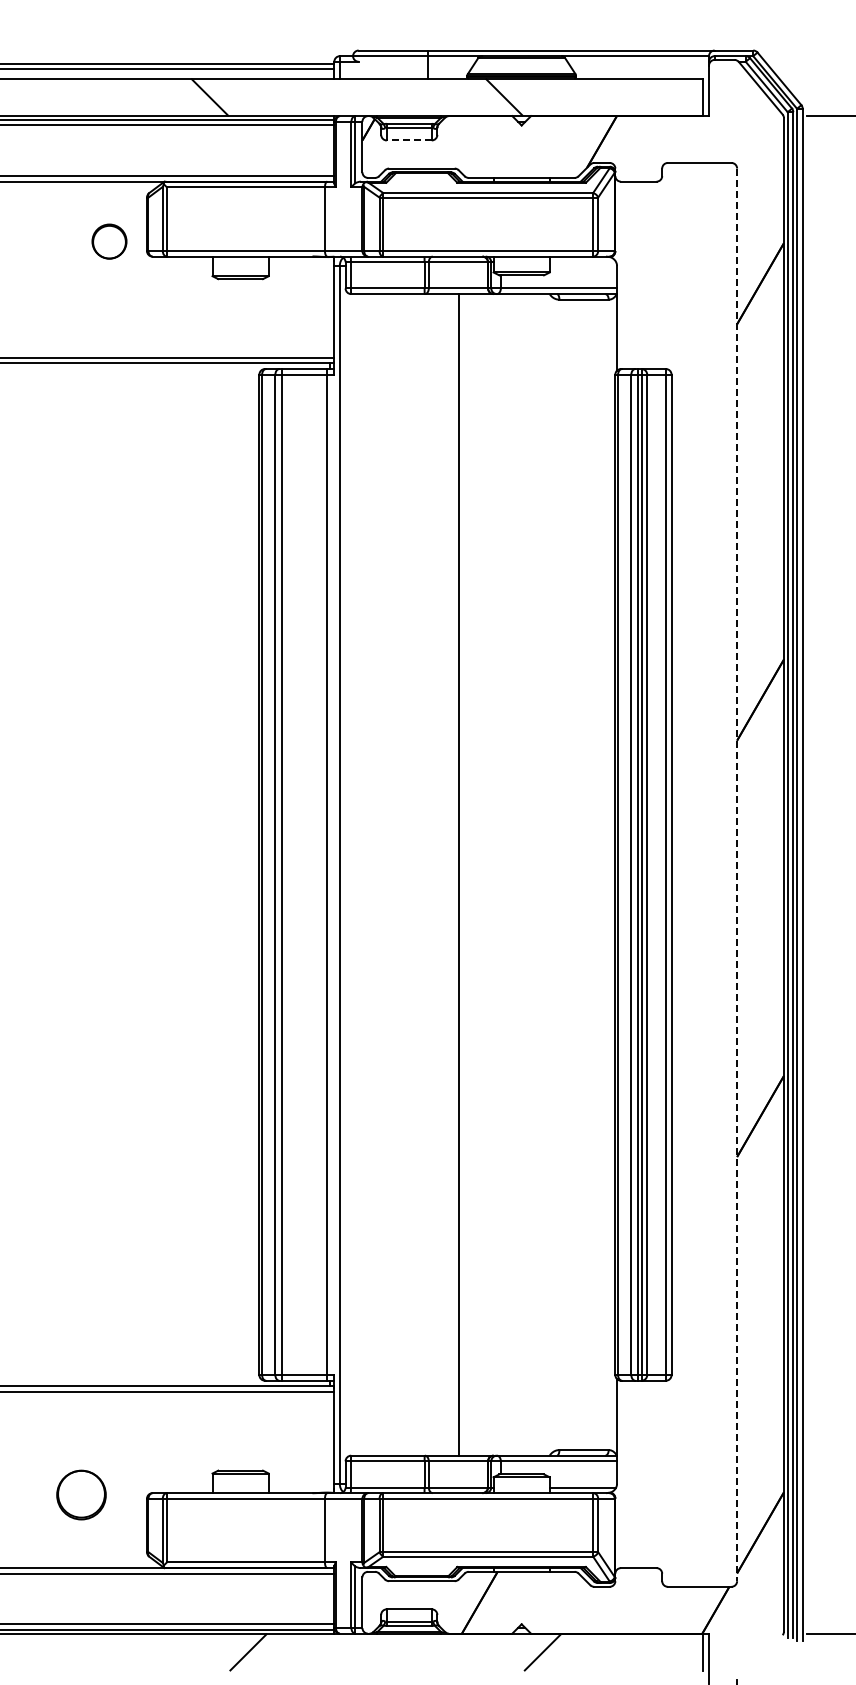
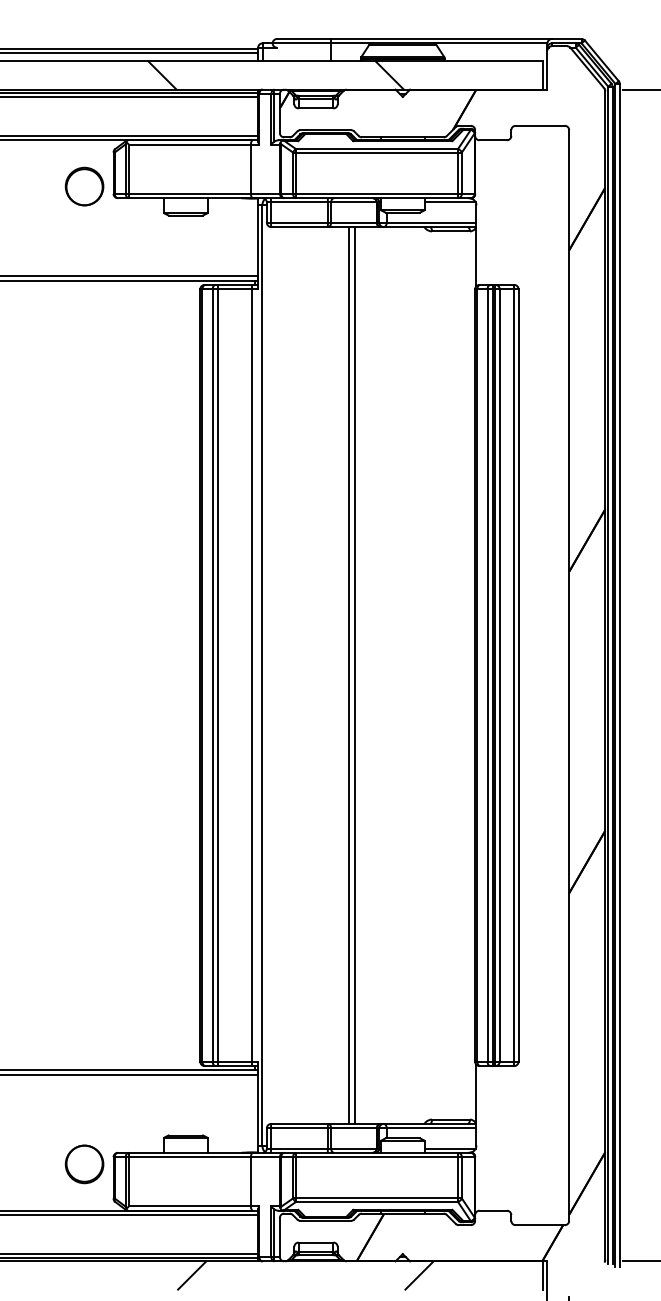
line: (408, 140) -> (315, 108), dashed -> solid
part: (109, 241) -> (84, 186), size x1.43
line: (582, 262) -> (449, 202), added
line: (451, 874) -> (348, 675), added
line: (737, 875) -> (569, 675), dashed -> solid
part: (81, 1494) -> (84, 1163), moved

